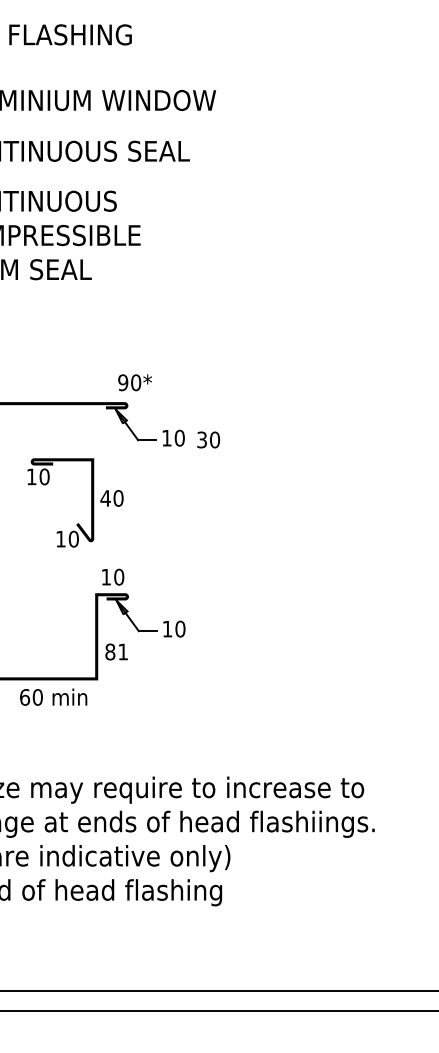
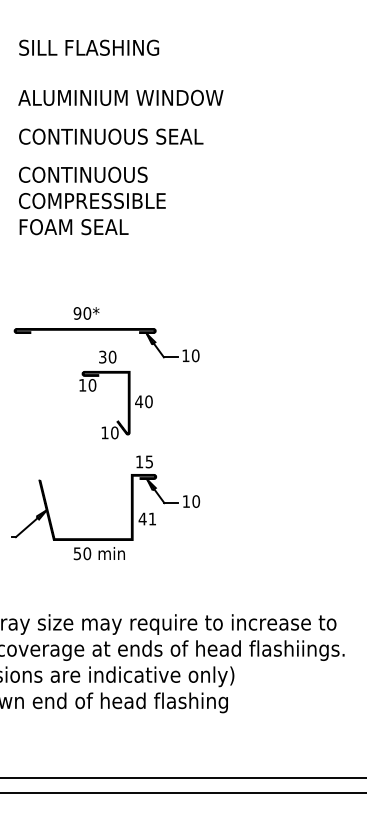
text: (134, 382) -> (86, 313), moved
text: (208, 439) -> (107, 356), moved
text: (119, 576) -> (149, 461), 10 -> 15
text: (110, 651) -> (142, 518), 81 -> 41
text: (24, 697) -> (77, 553), 60 -> 50

